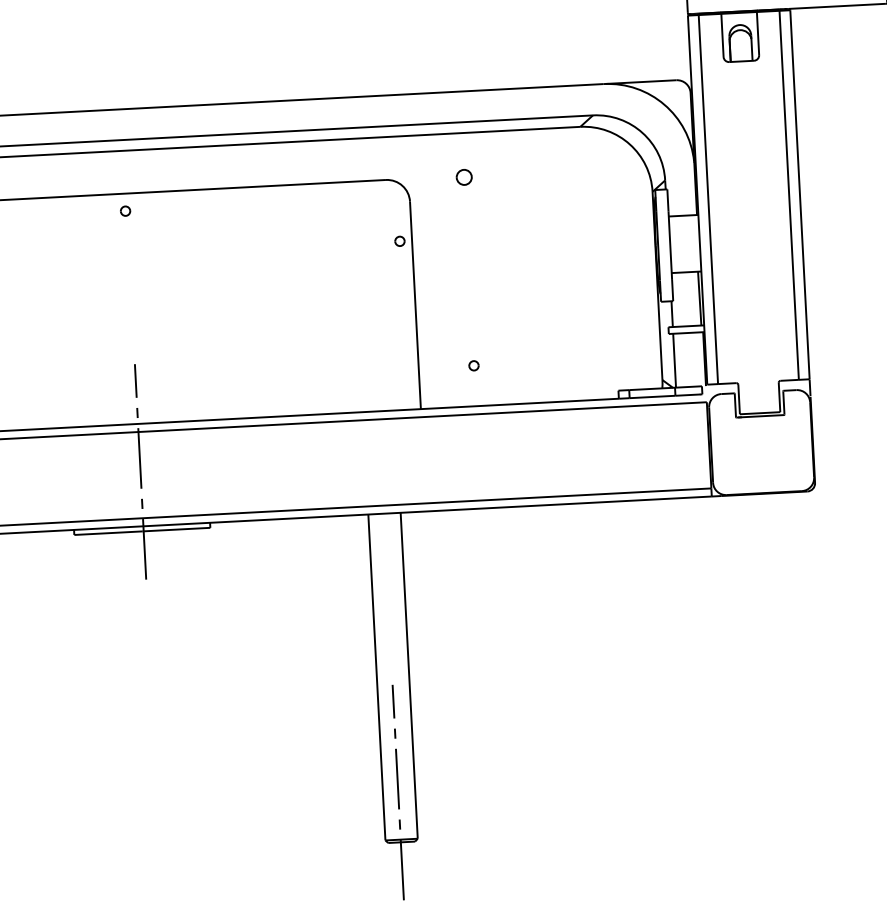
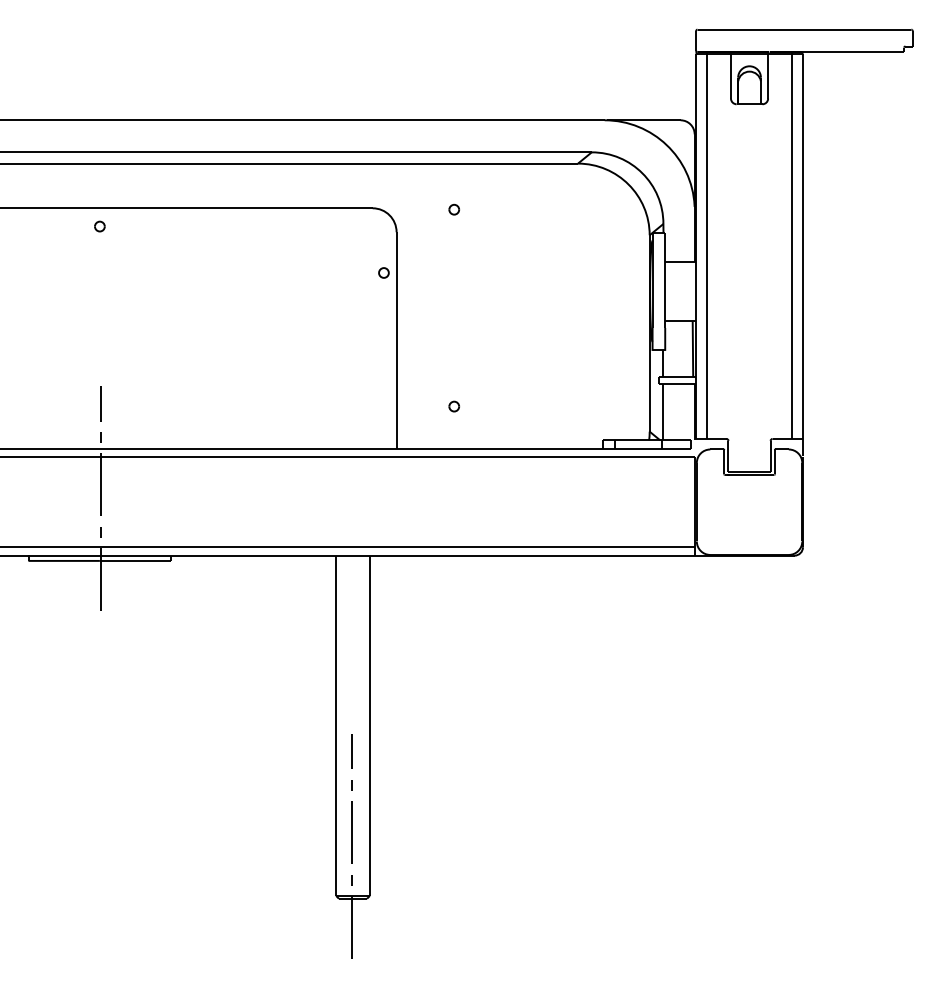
part: (463, 177) -> (453, 209), size x0.62

